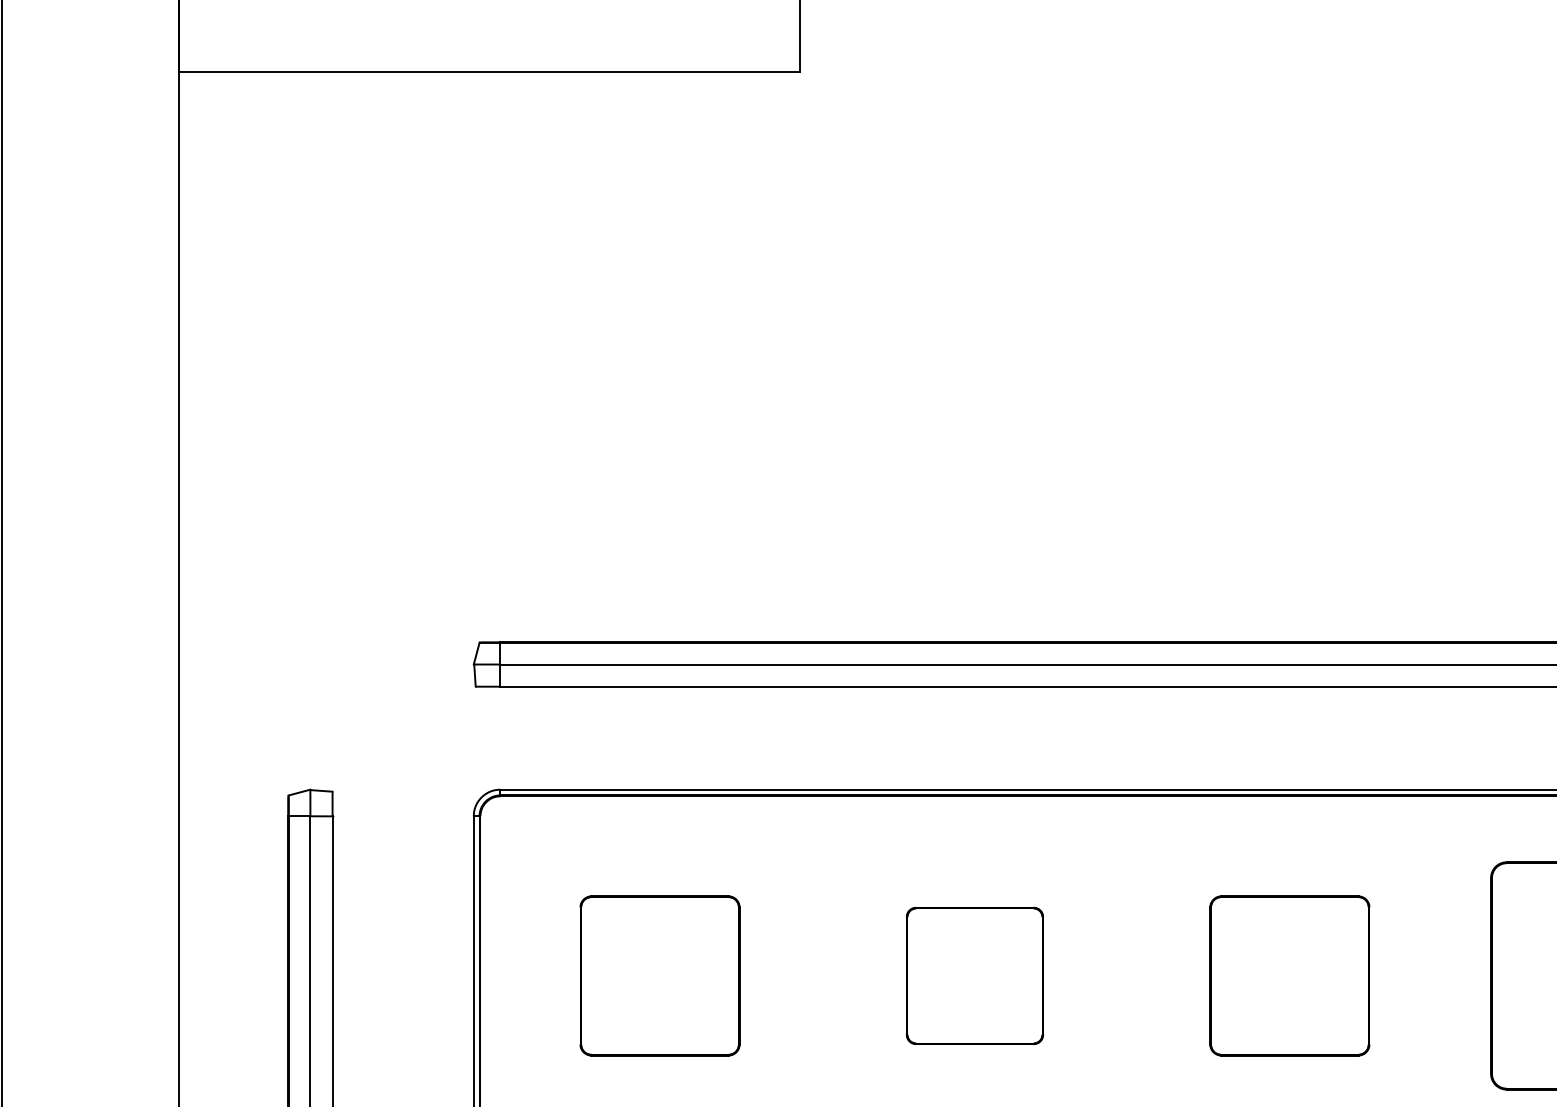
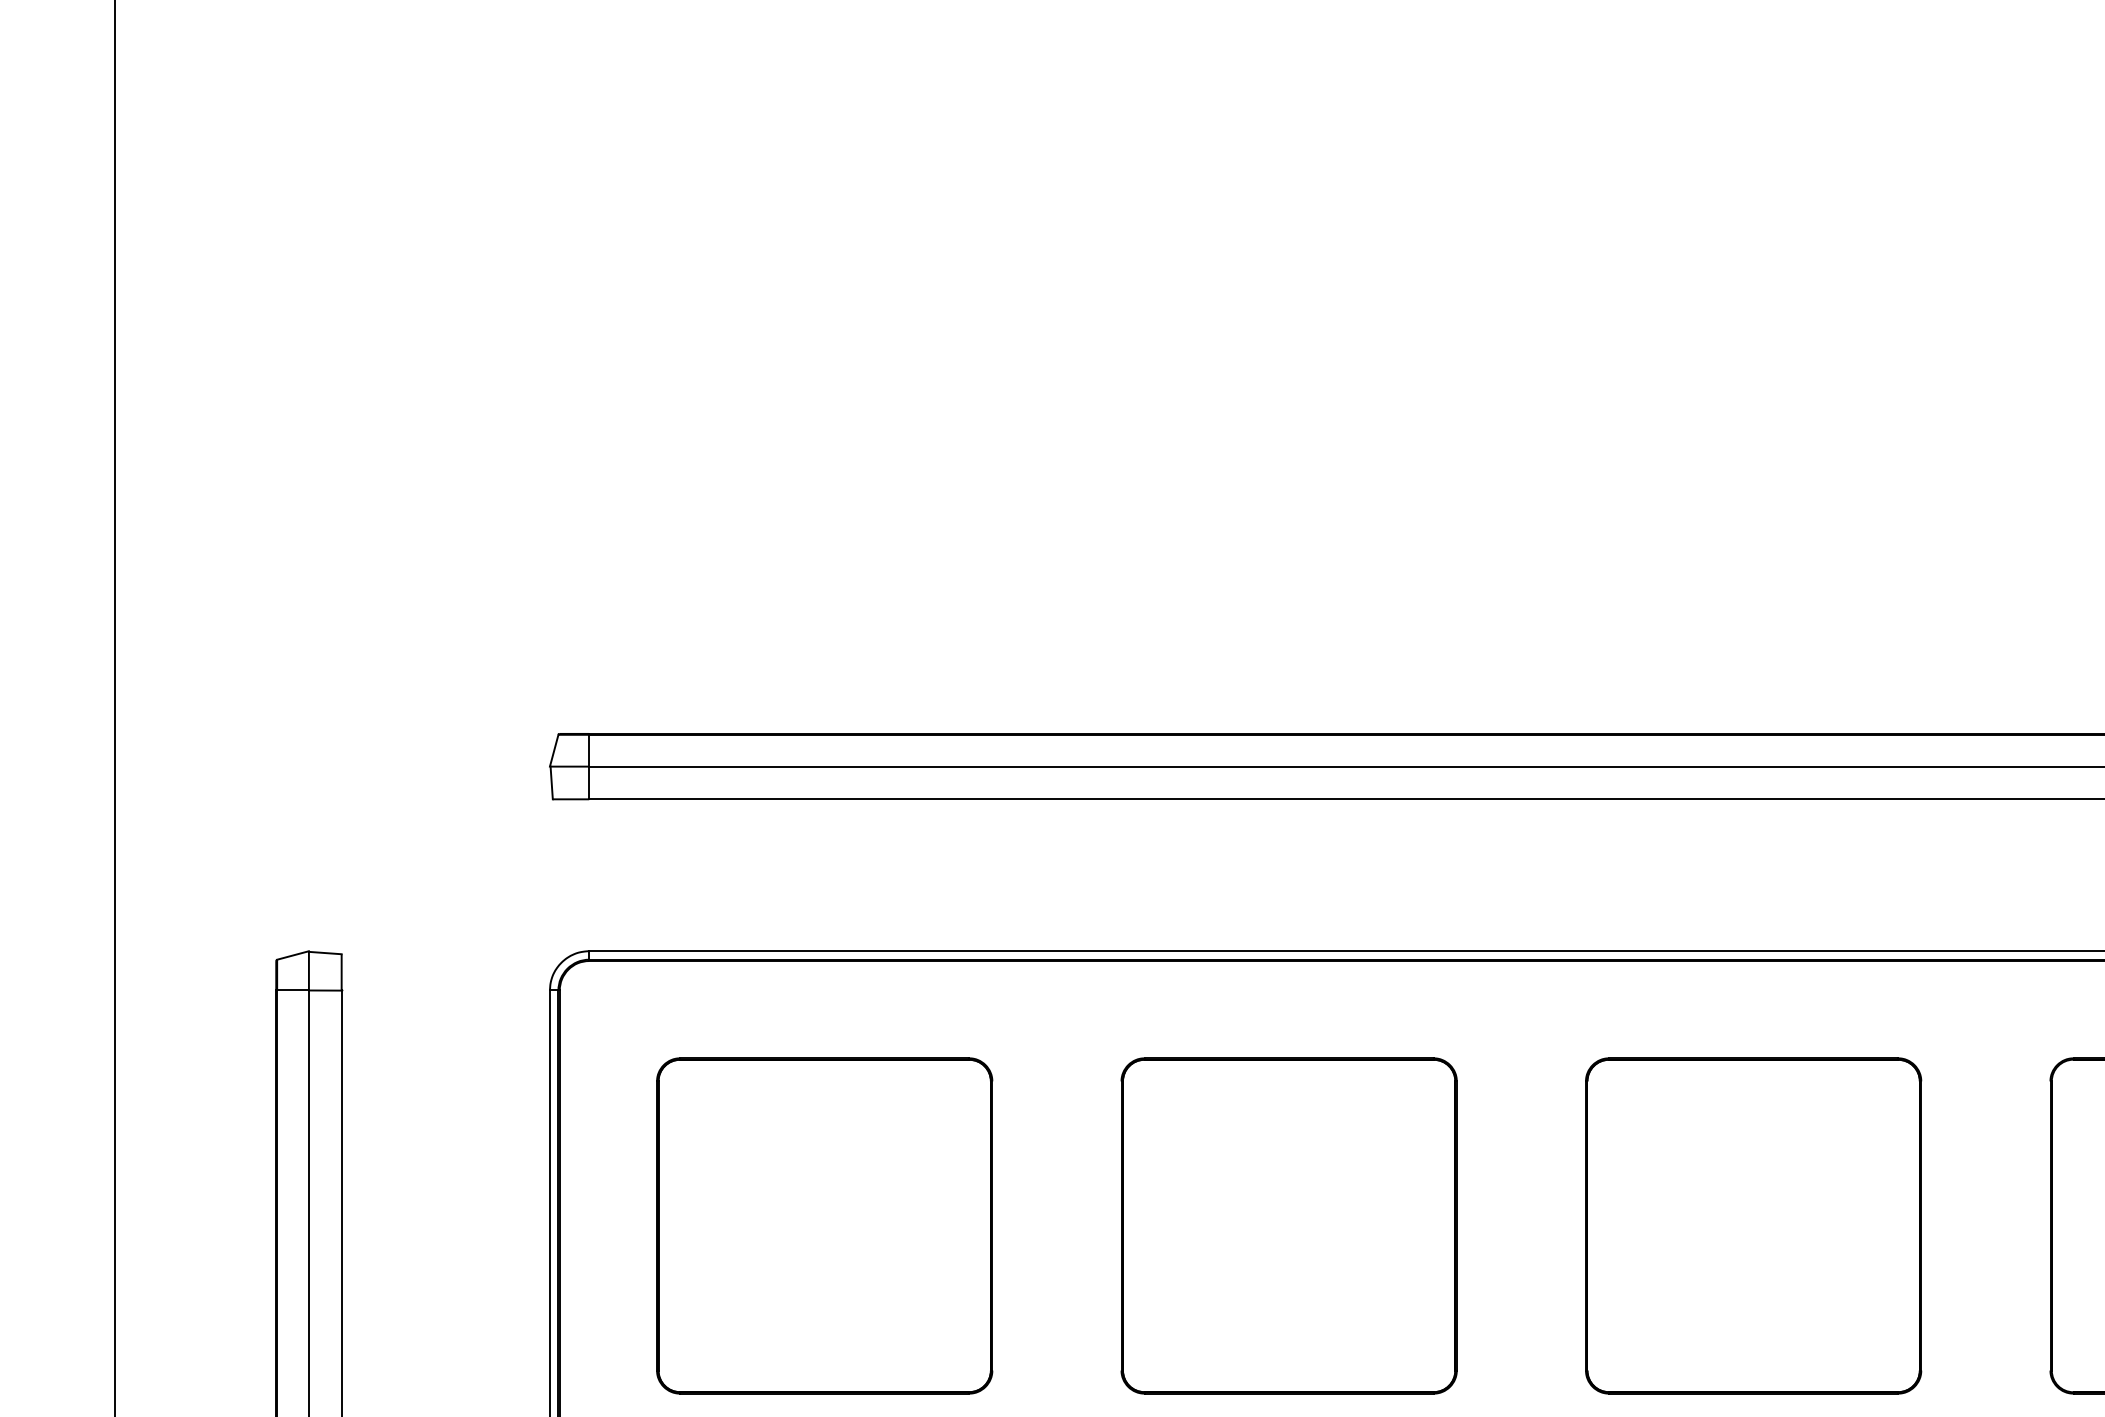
part: (659, 975) -> (823, 1225), size x1.43
part: (974, 975) -> (1288, 1225), size x1.67
part: (1289, 975) -> (1753, 1225), size x1.43

